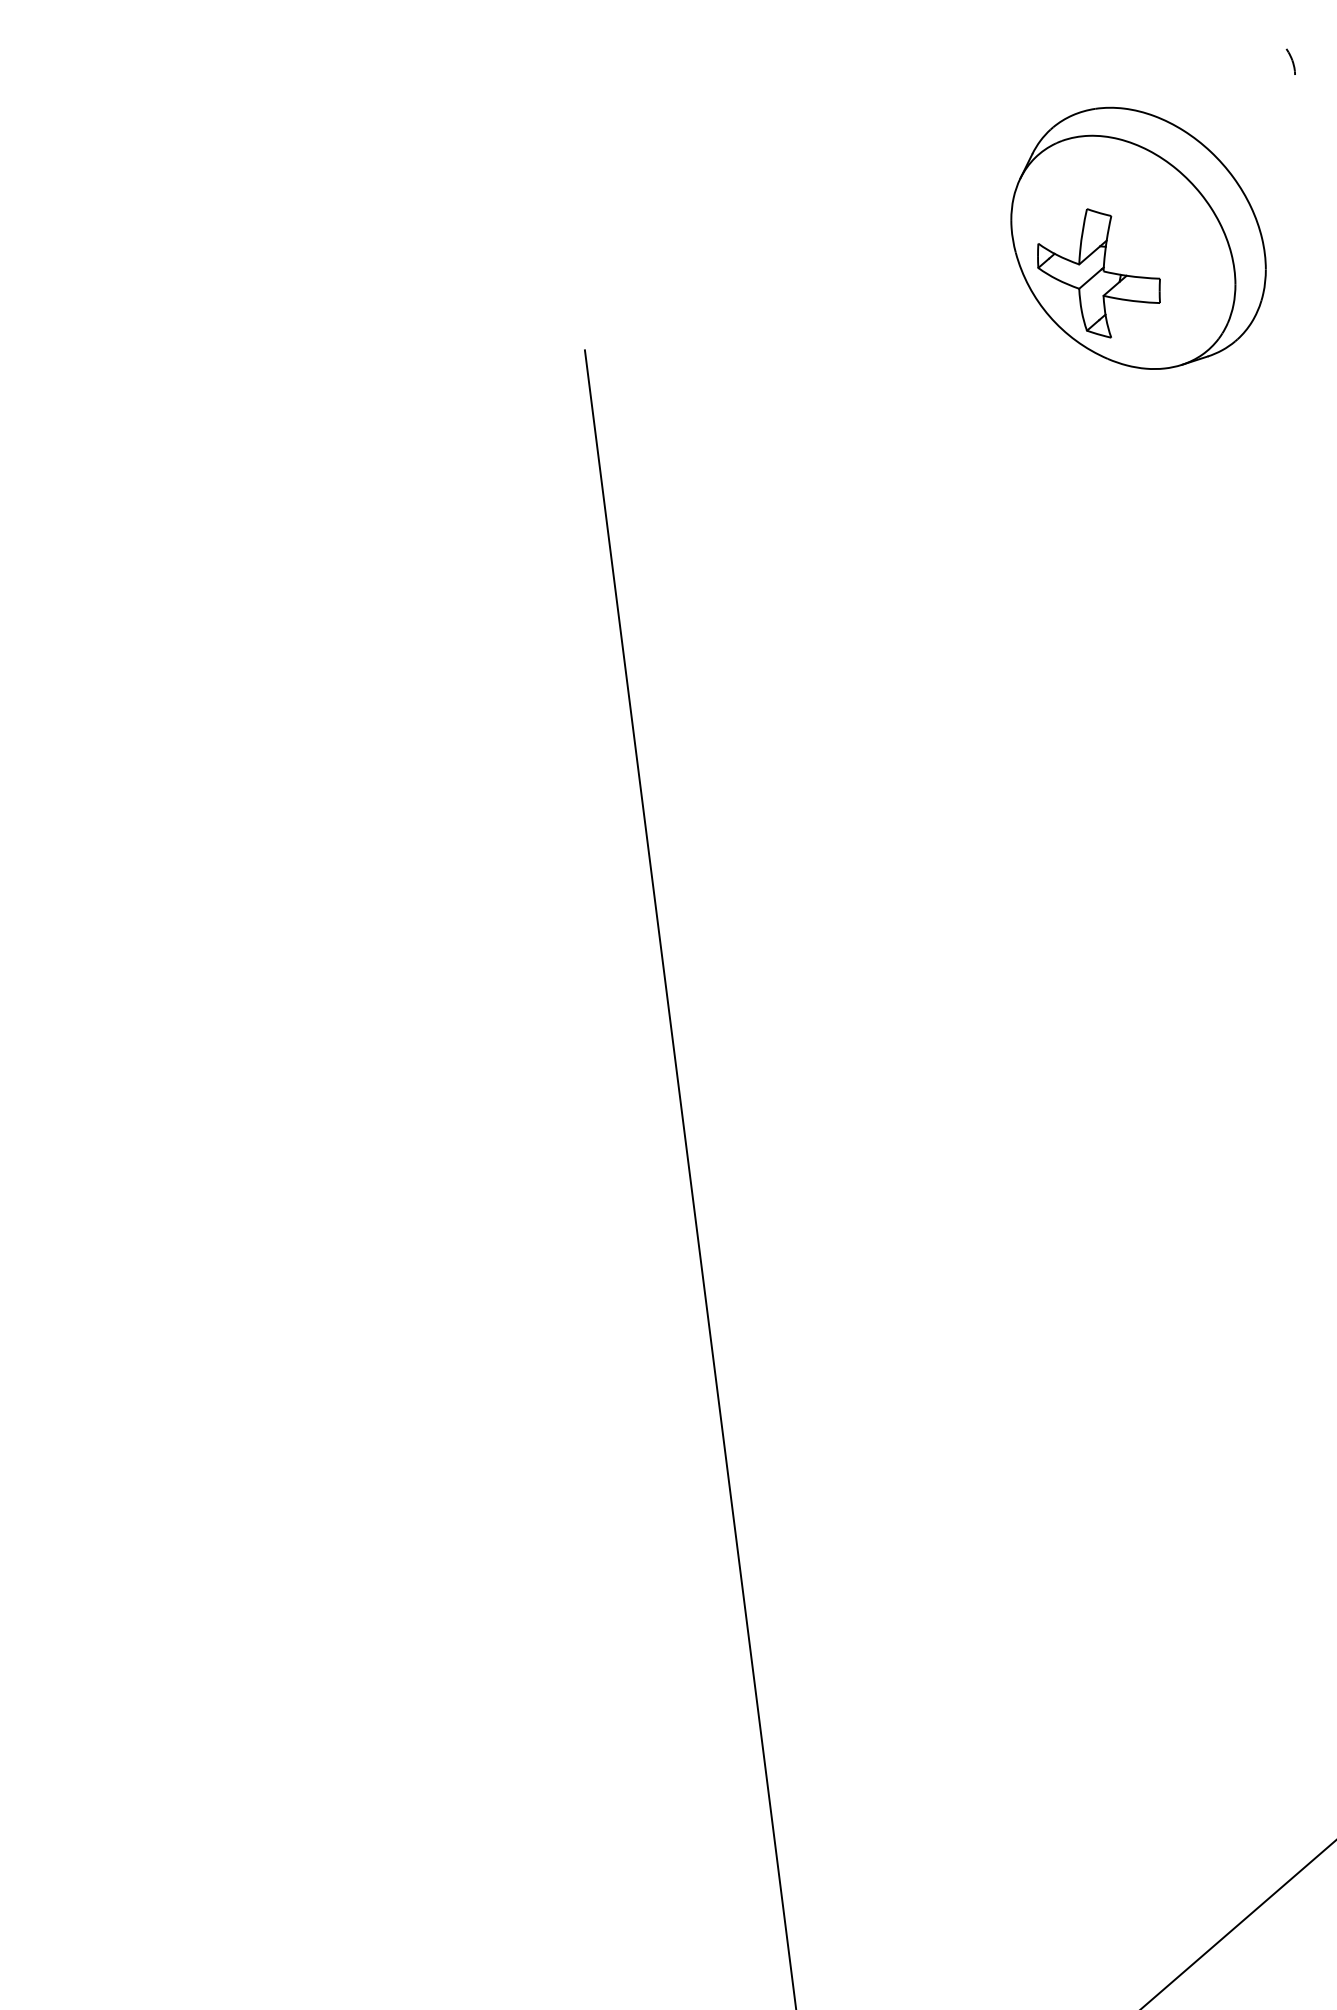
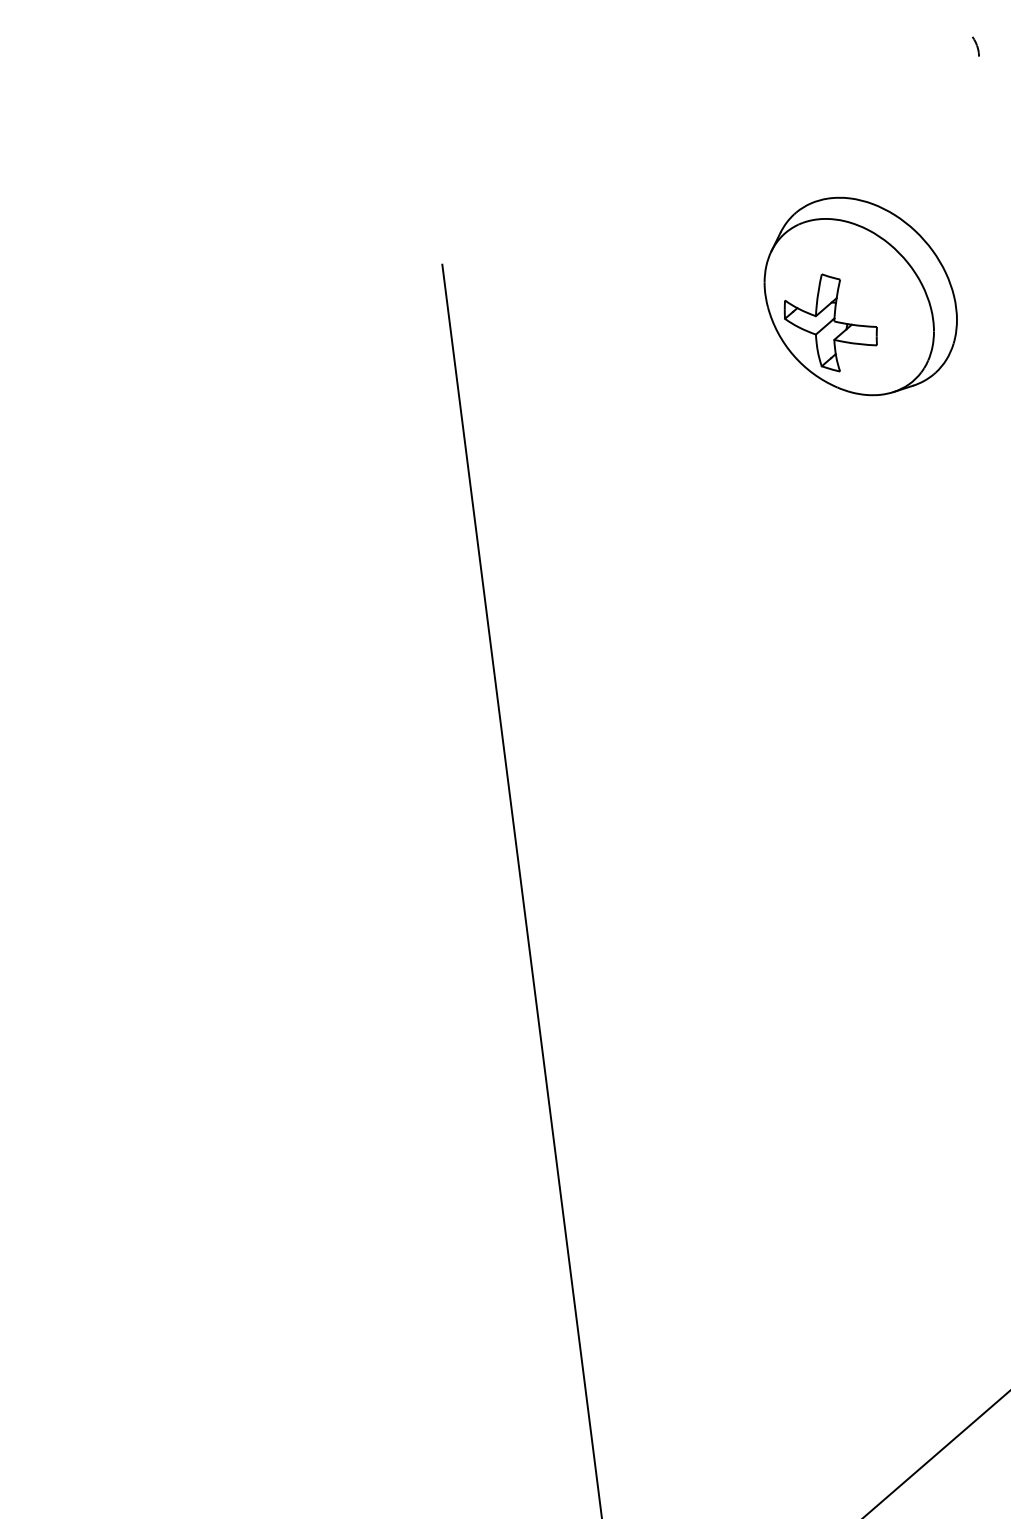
part: (1138, 237) -> (860, 295), moved

